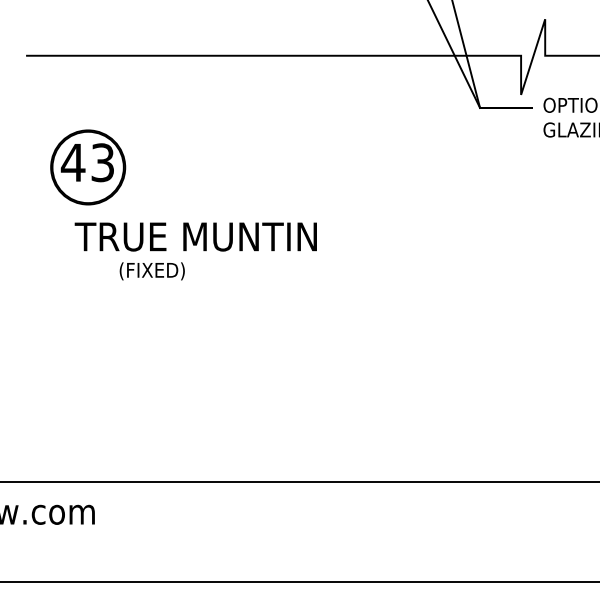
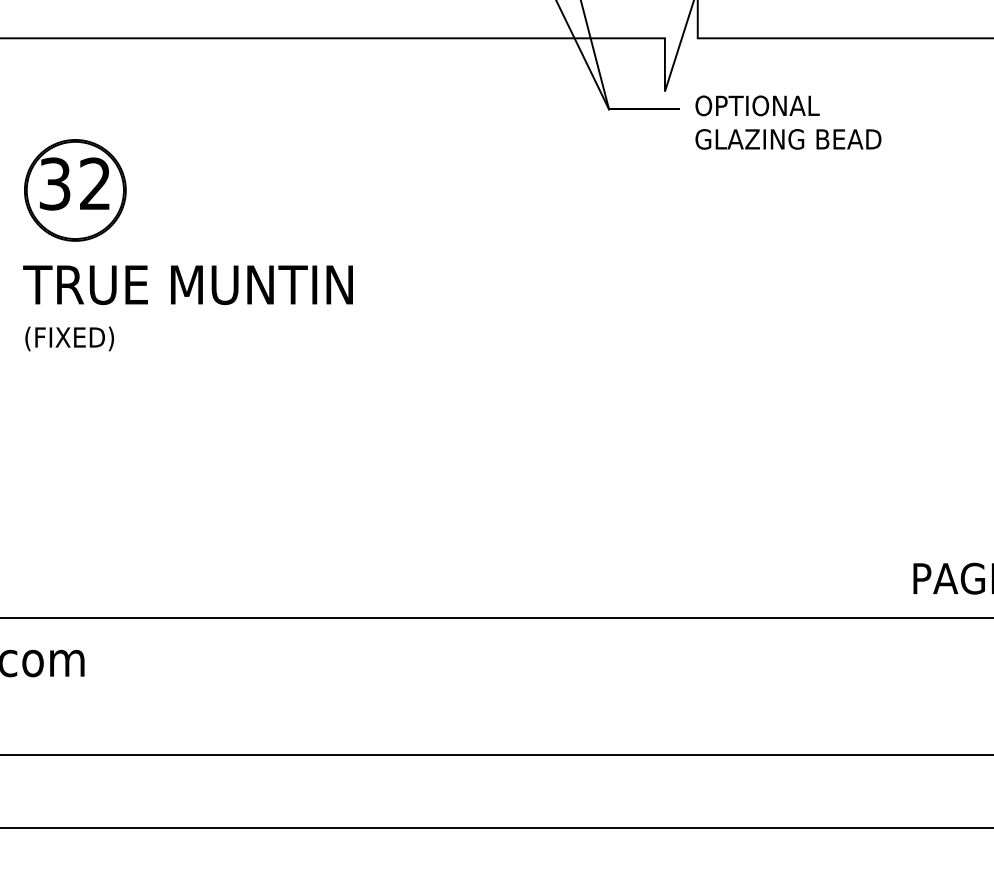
text: (87, 162) -> (74, 183), 43 -> 32
text: (195, 236) -> (187, 284), moved
text: (152, 271) -> (69, 338), moved

